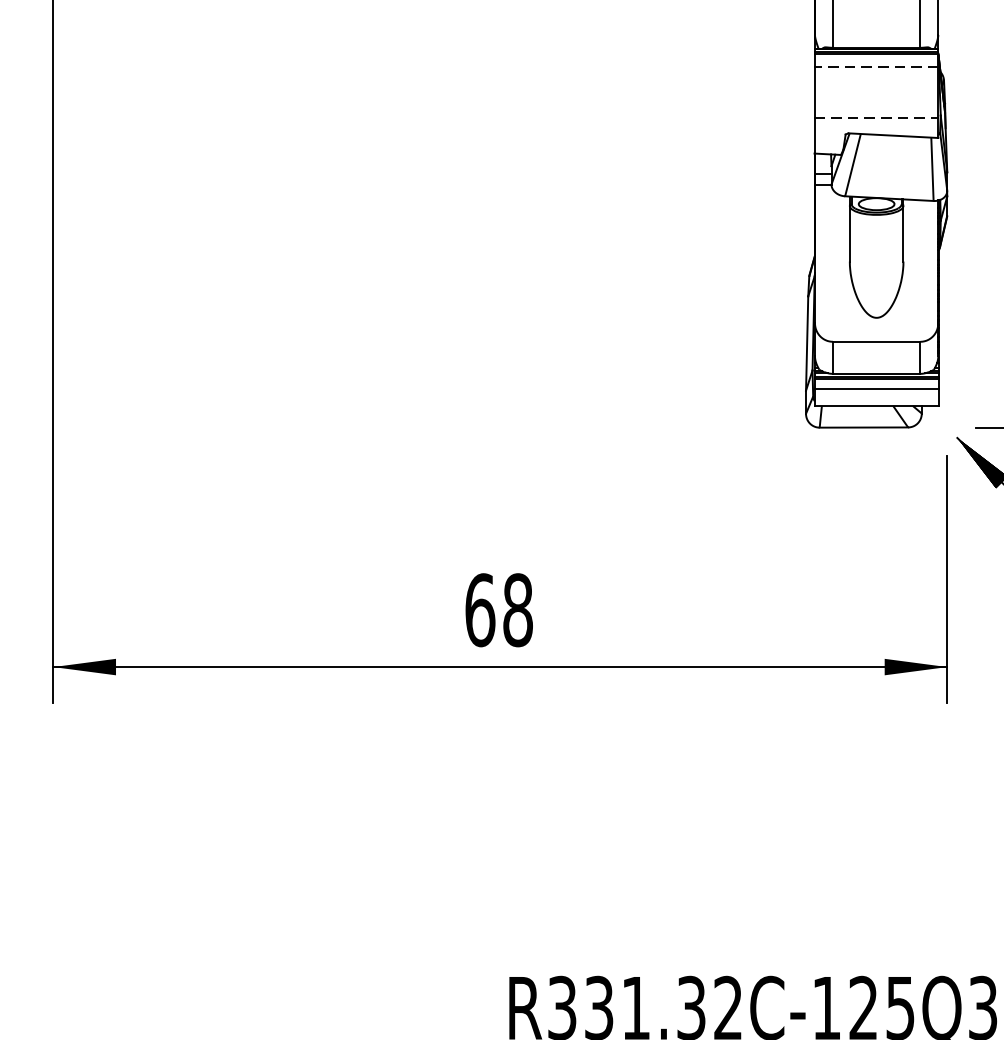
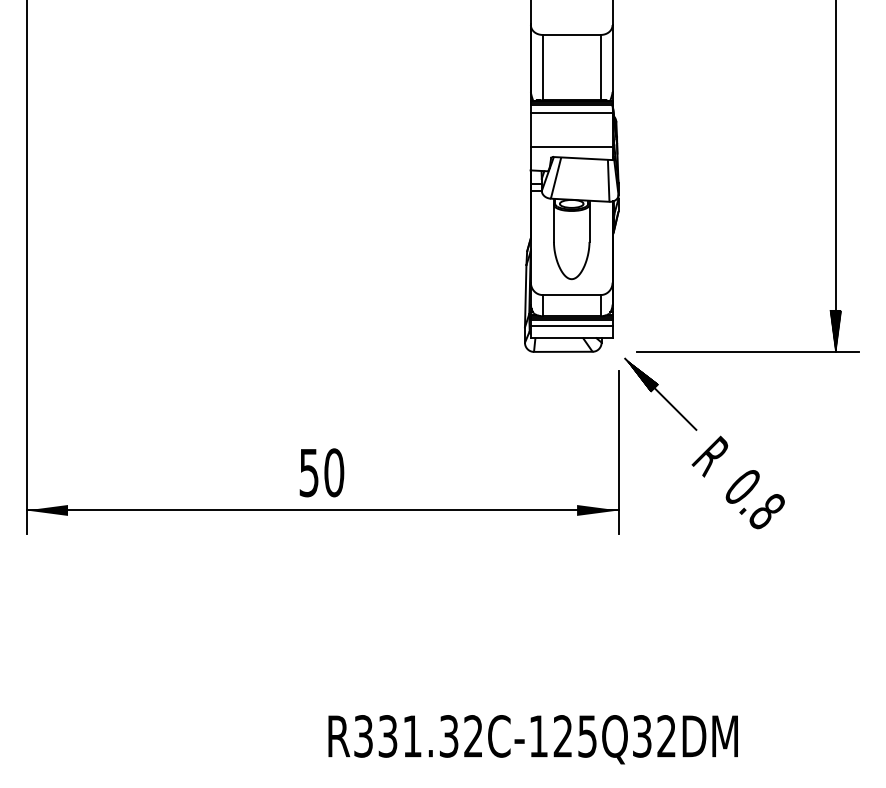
line: (876, 66) -> (571, 112), dashed -> solid
line: (876, 117) -> (571, 146), dashed -> solid
text: (498, 609) -> (321, 472), 68 -> 50

